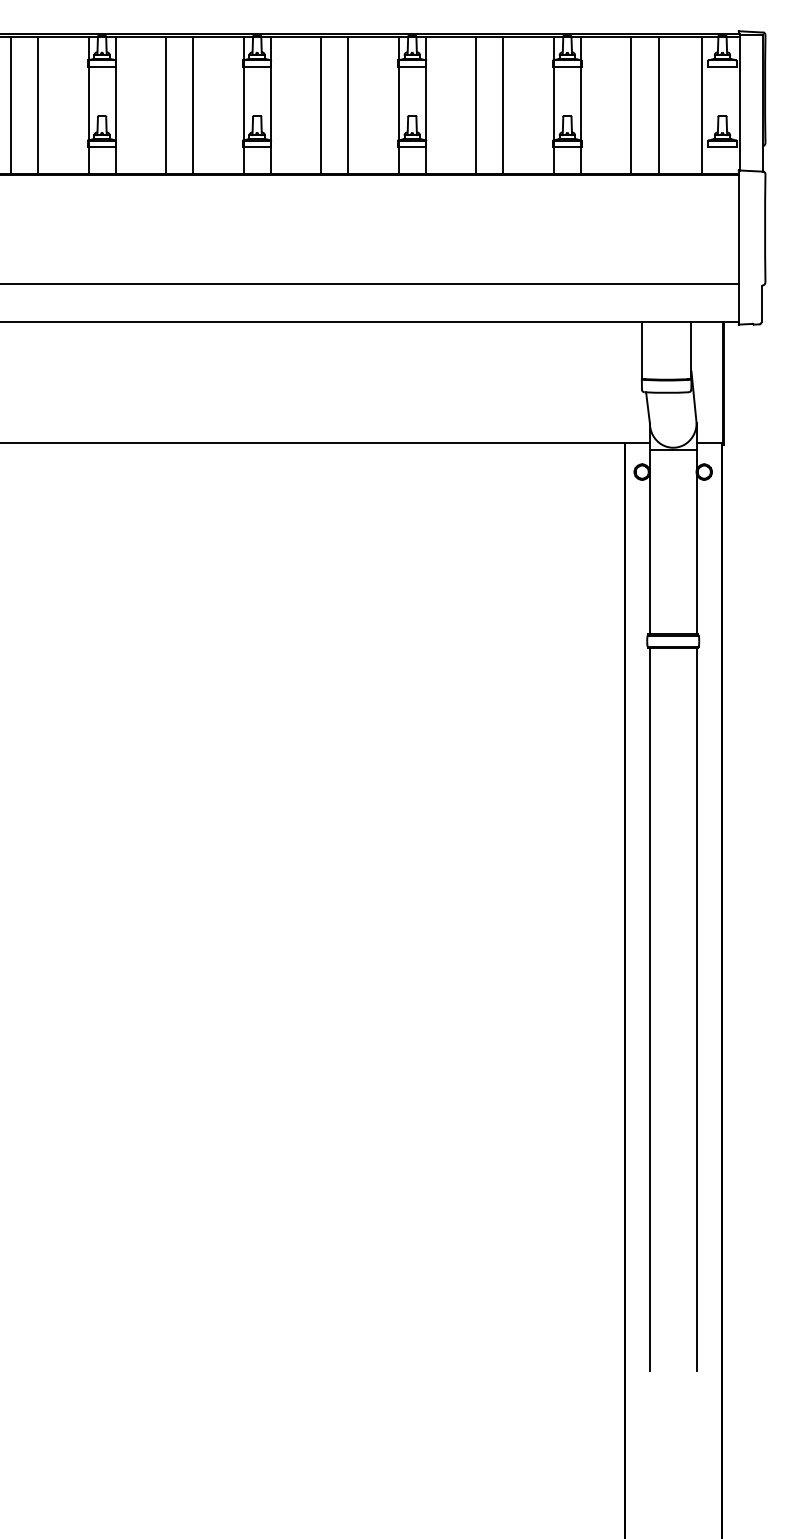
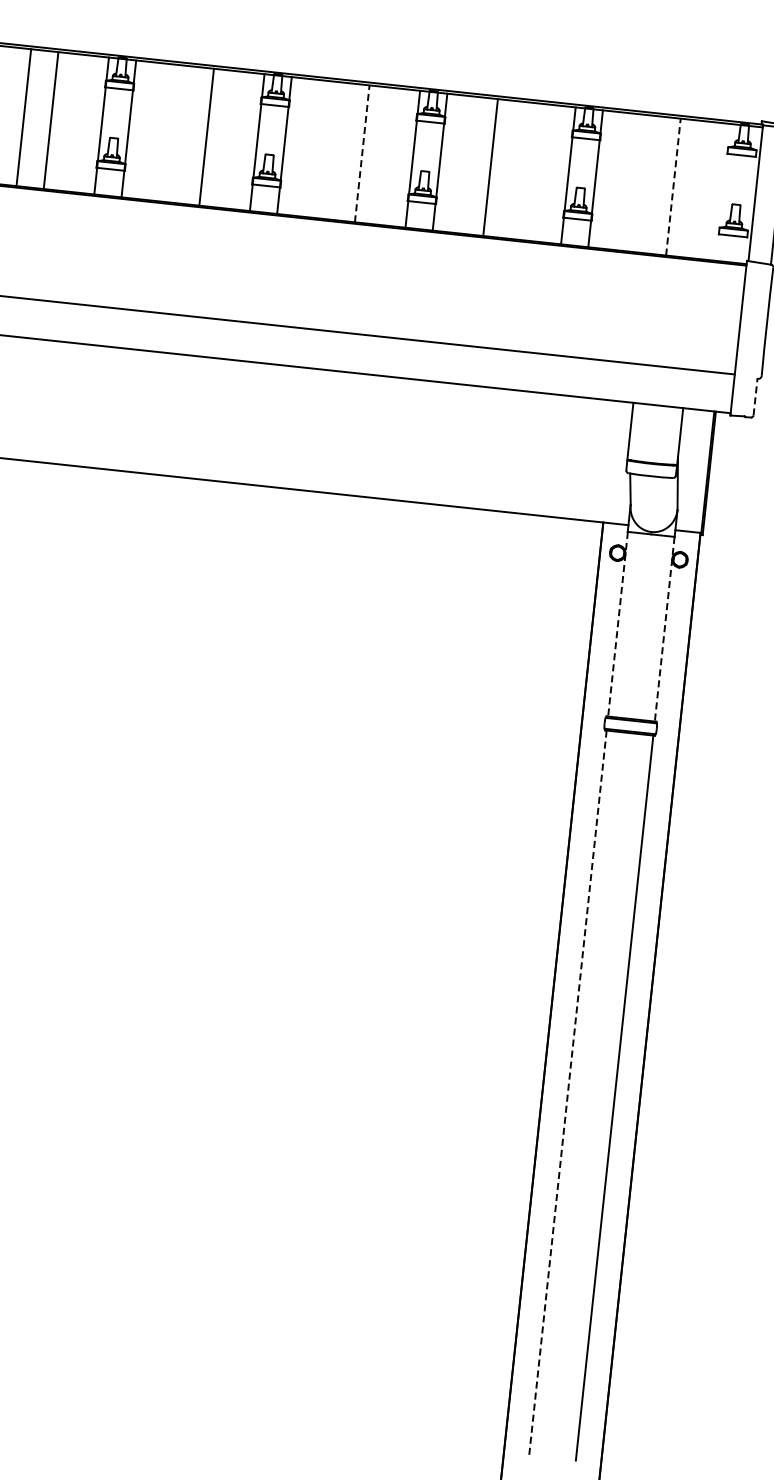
line: (348, 104) -> (362, 152), solid -> dashed
line: (658, 104) -> (673, 186), solid -> dashed
line: (166, 105) -> (179, 134), removed
line: (321, 105) -> (335, 151), removed
line: (503, 105) -> (517, 170), removed
line: (631, 105) -> (646, 184), removed
line: (701, 105) -> (716, 191), removed
line: (761, 303) -> (755, 396), solid -> dashed
line: (649, 542) -> (617, 624), solid -> dashed
line: (696, 542) -> (664, 629), solid -> dashed
line: (649, 1010) -> (567, 1093), solid -> dashed

